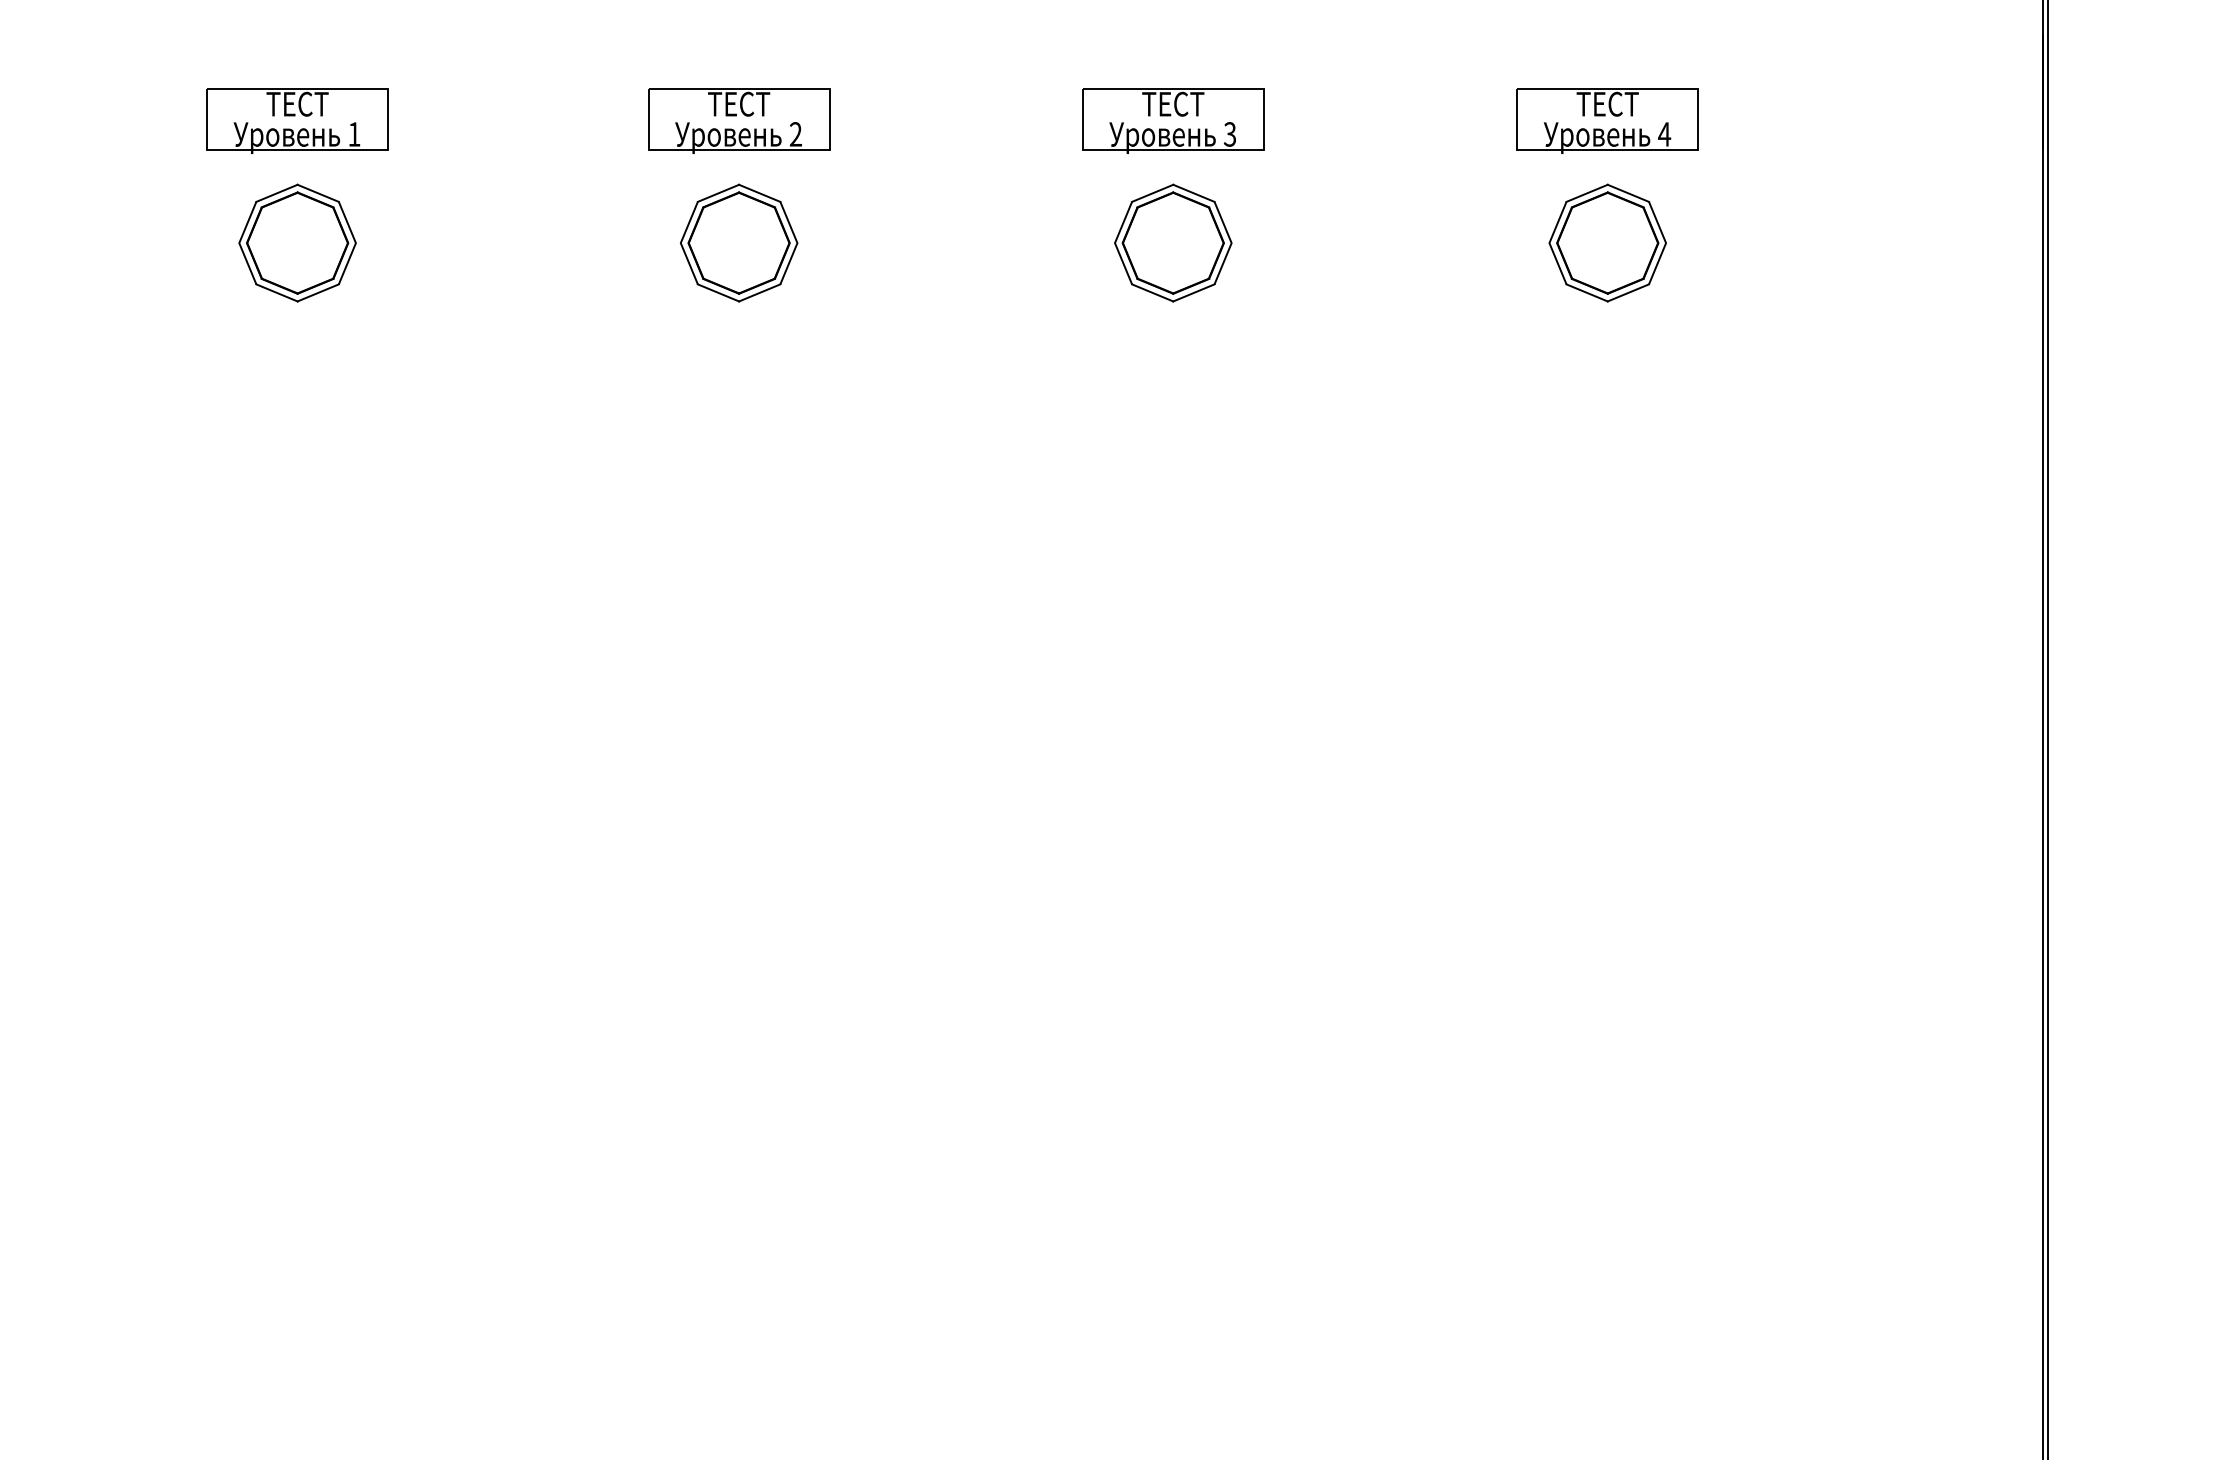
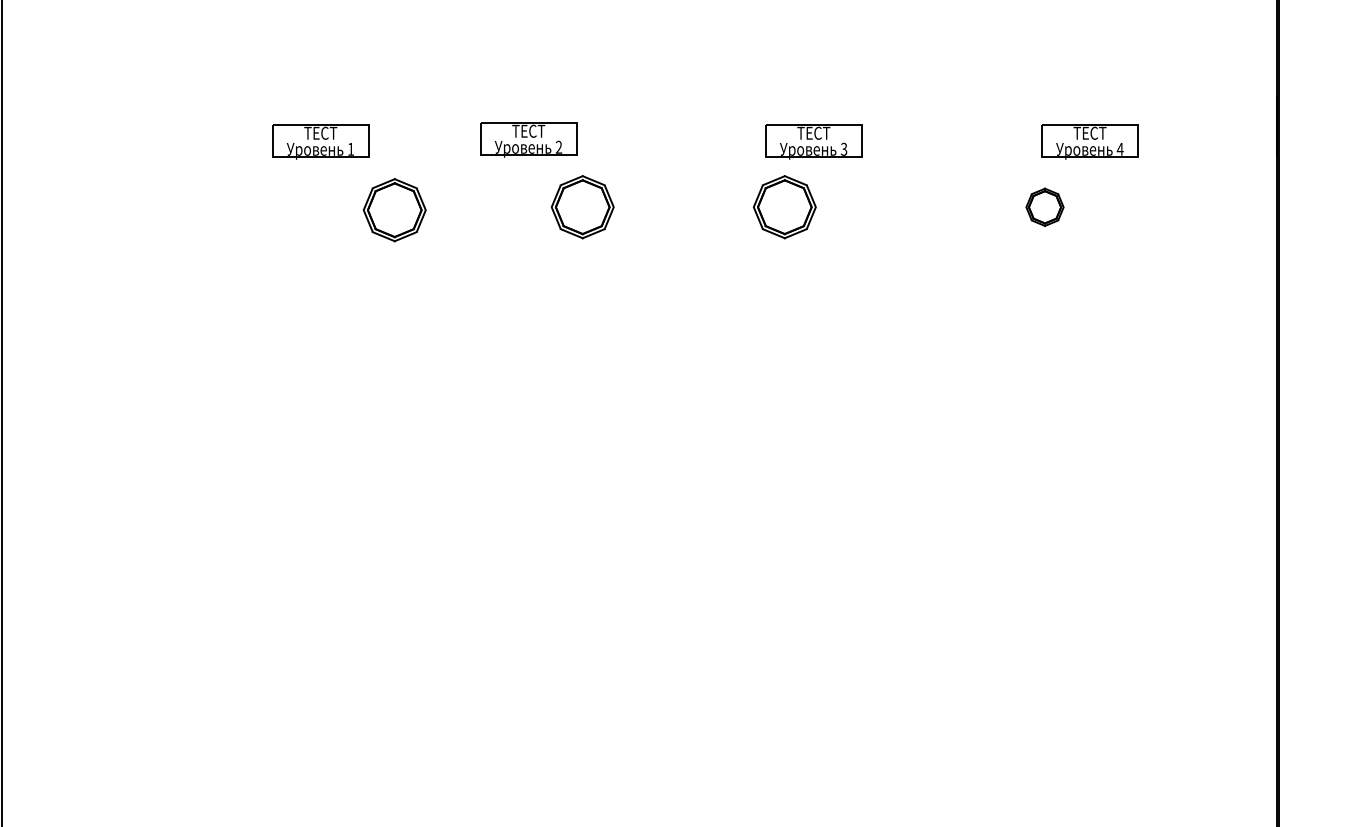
part: (297, 119) -> (320, 141), moved
part: (738, 119) -> (528, 139), moved
part: (1606, 119) -> (1089, 141), moved
part: (297, 243) -> (394, 210), moved
part: (1172, 243) -> (784, 207), moved
part: (1606, 243) -> (1044, 207), size x0.6

